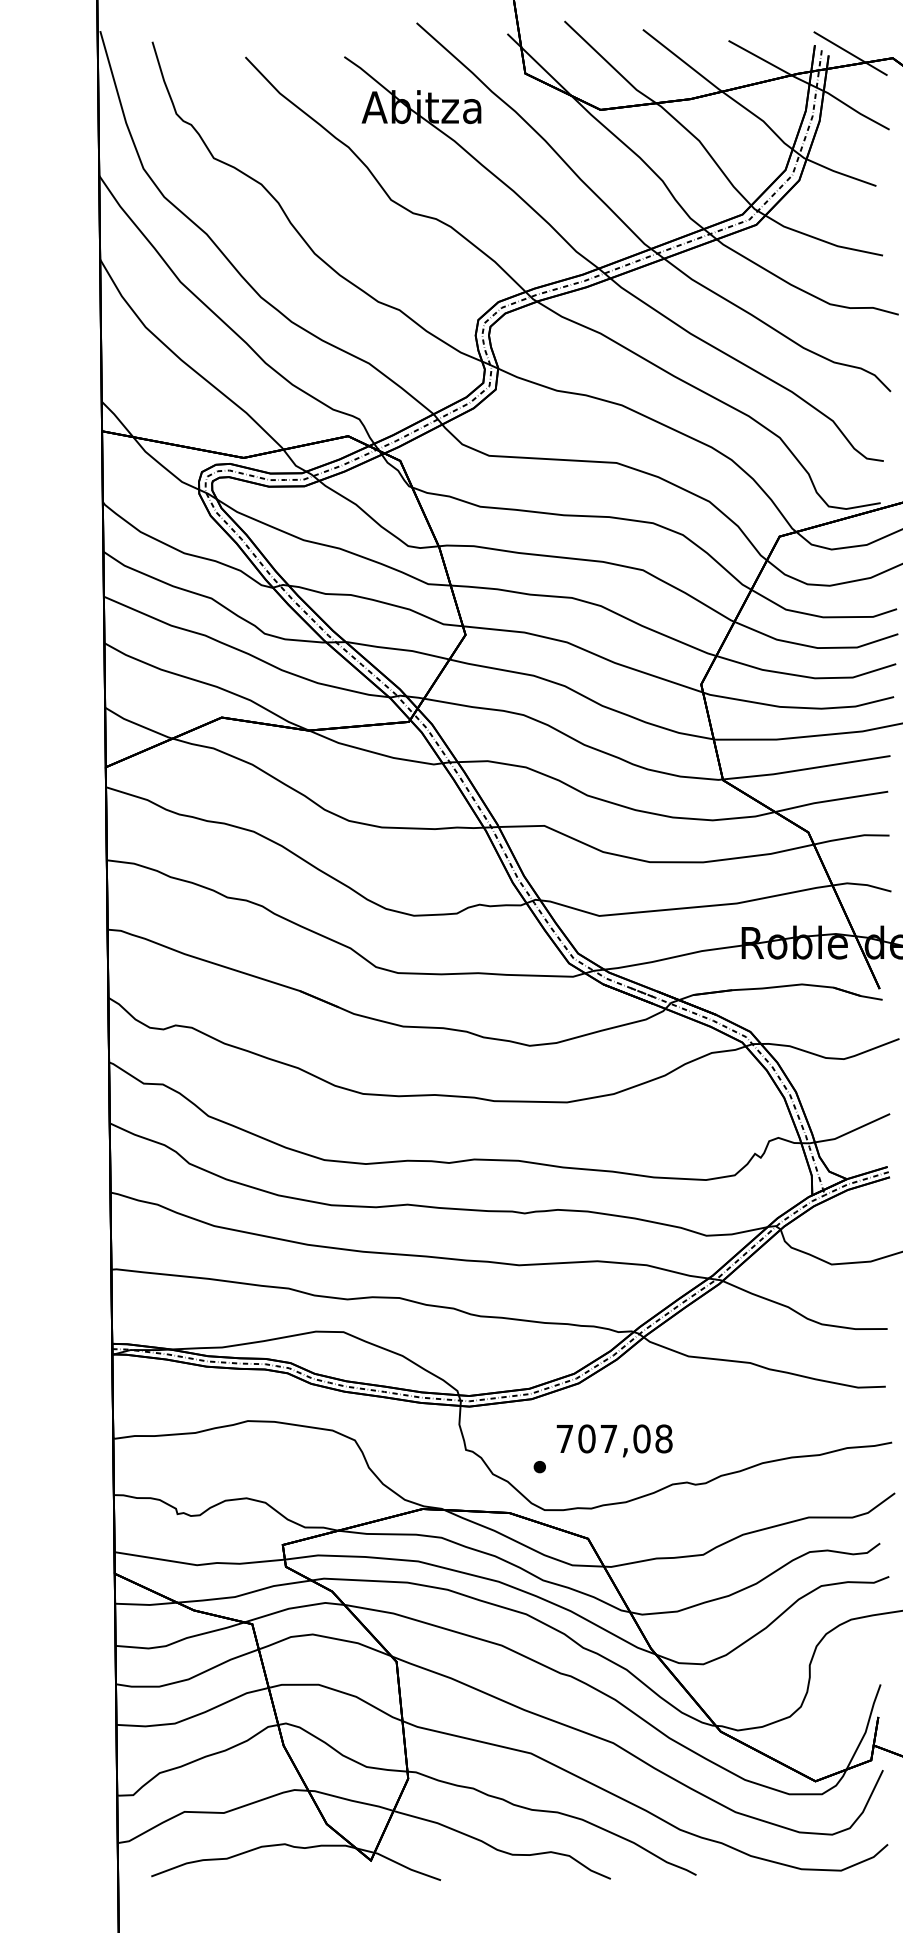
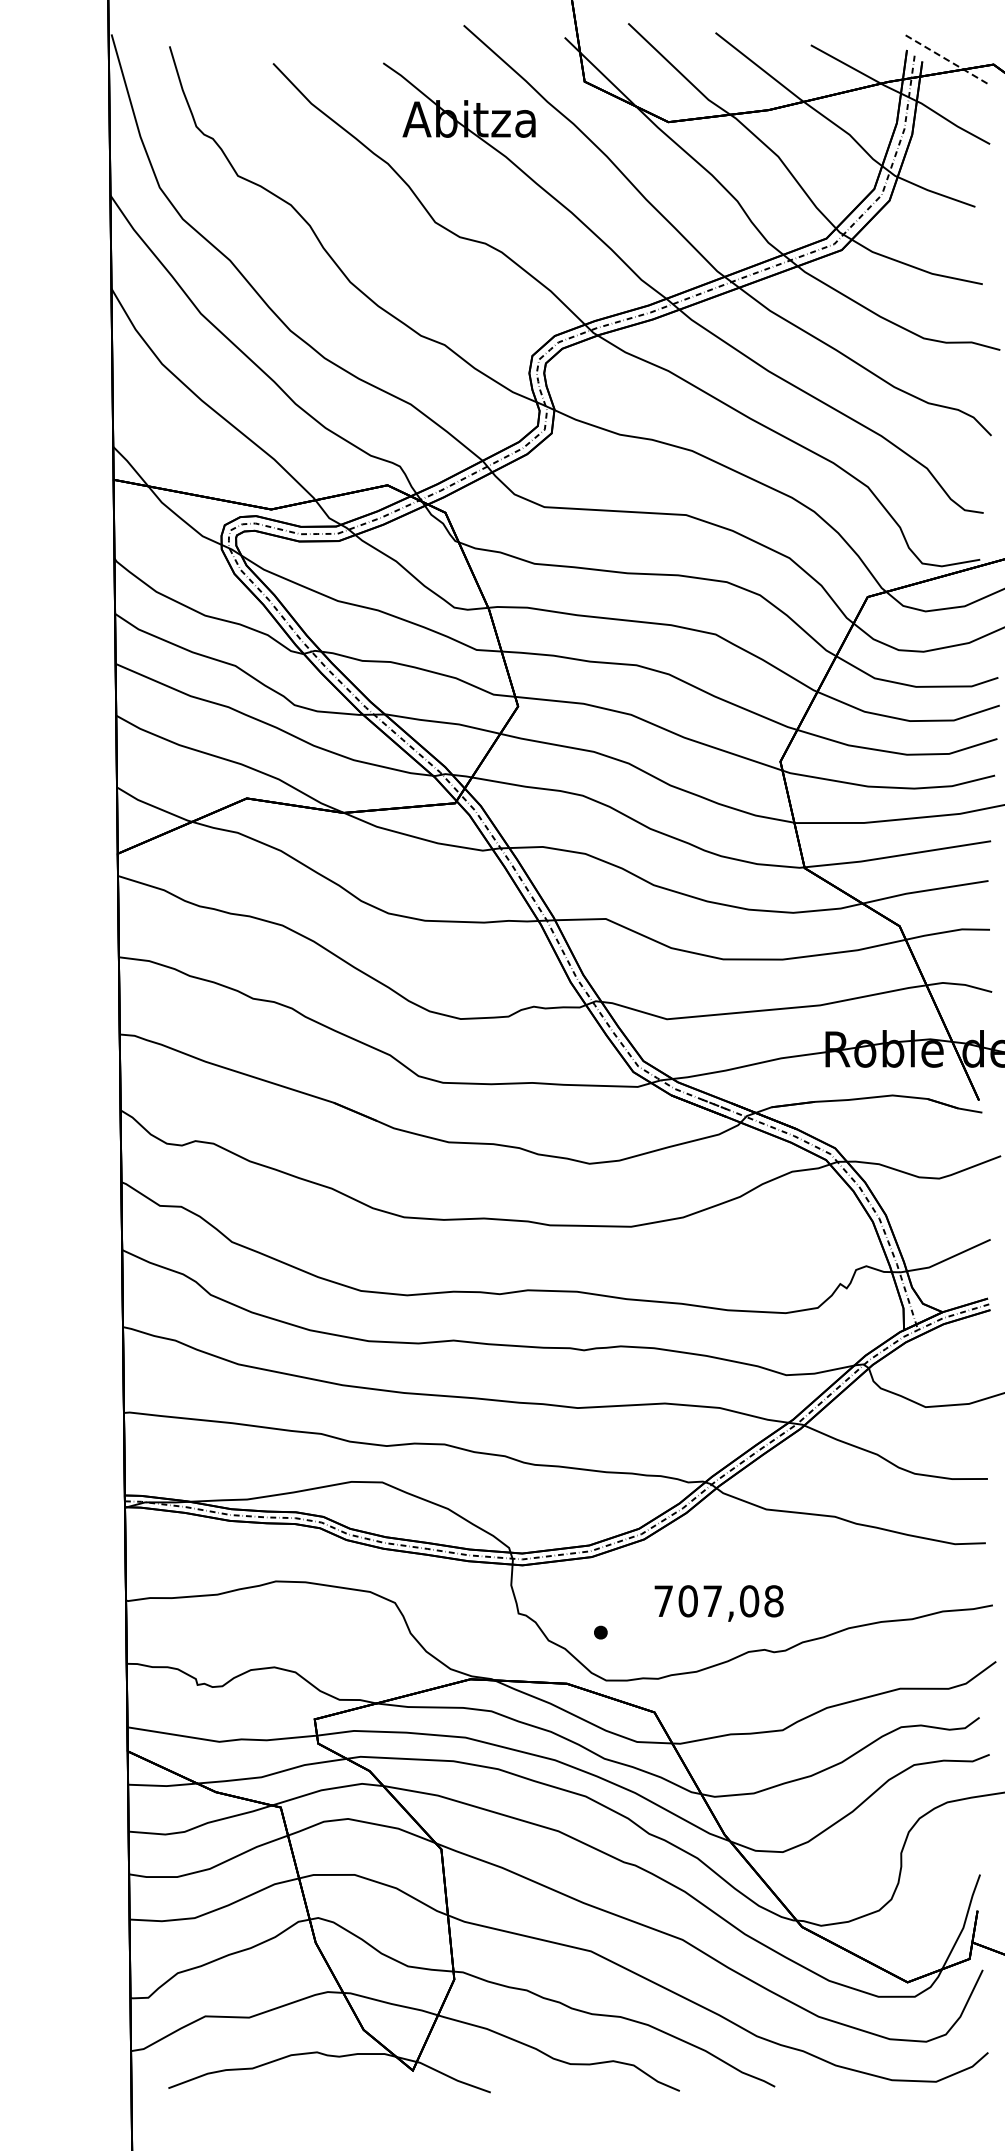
line: (850, 53) -> (946, 59), solid -> dashed
text: (614, 1440) -> (718, 1603), moved

